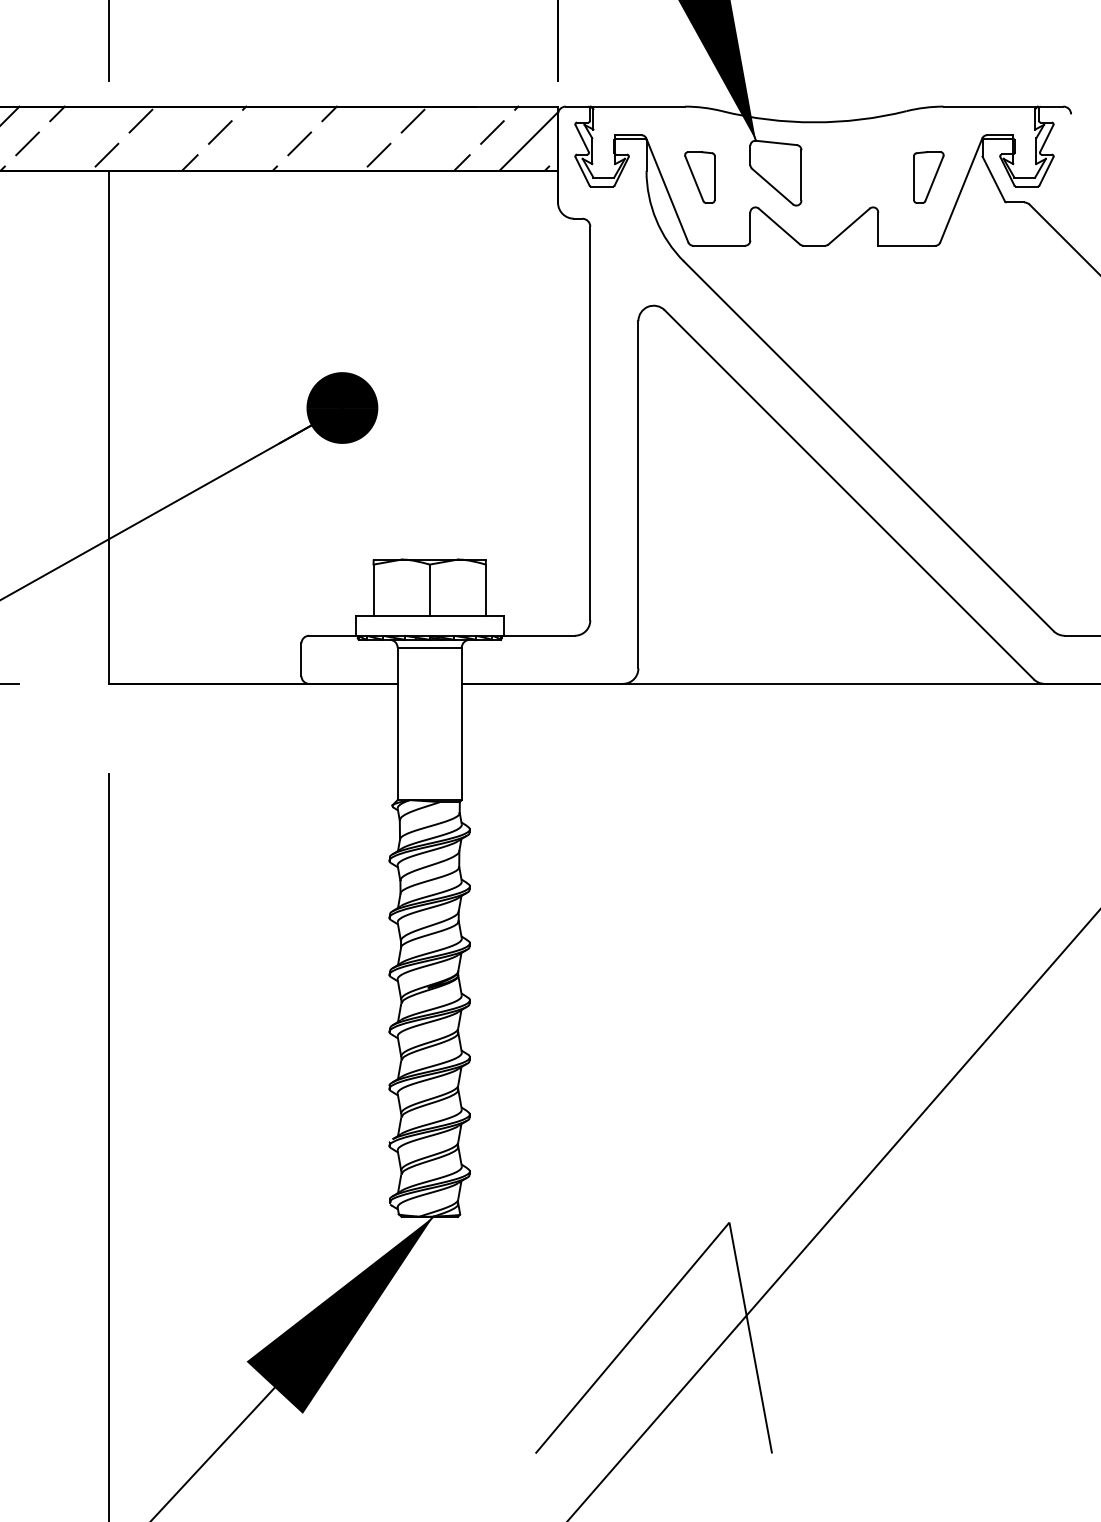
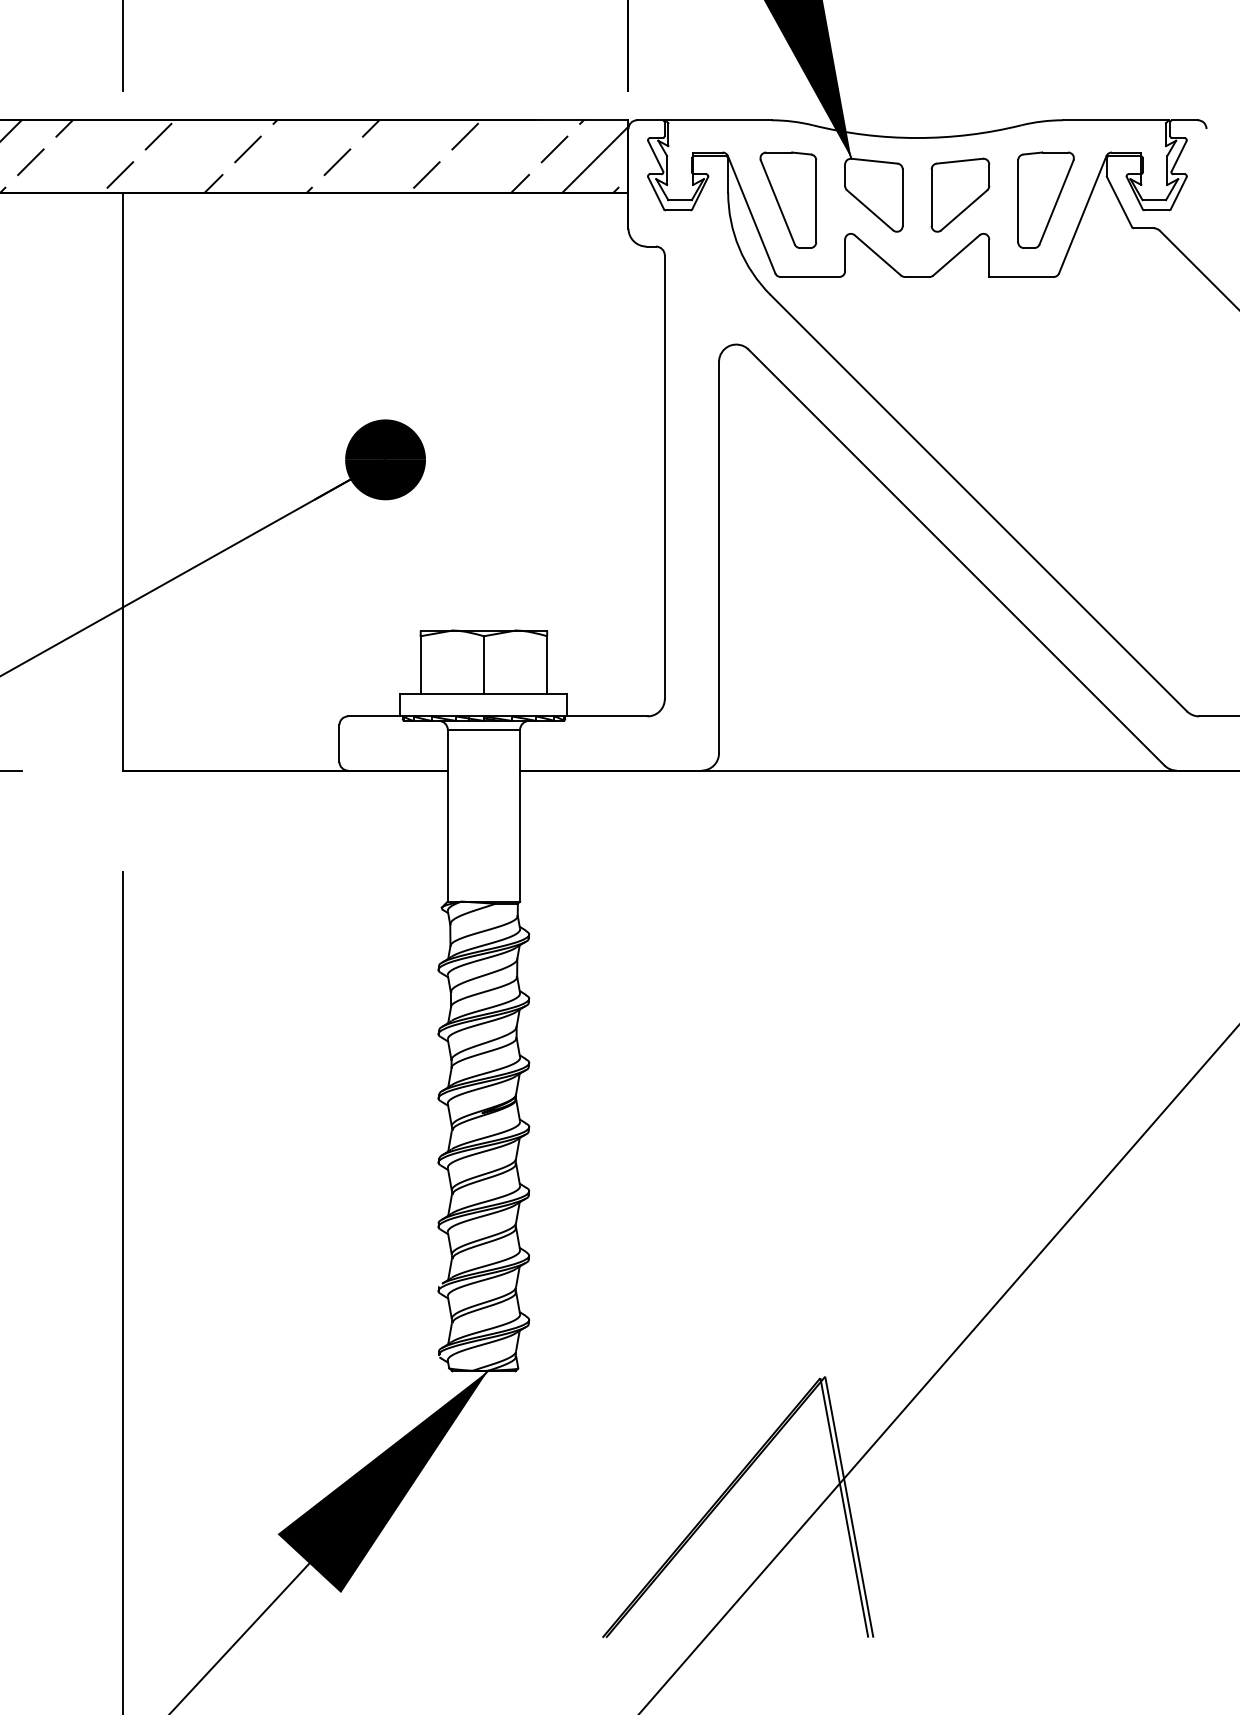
part: (852, 172) -> (960, 194), added
part: (699, 177) -> (787, 200), size x1.67
part: (928, 177) -> (1045, 200), size x1.67
hatch: (656, 1337) -> (739, 1506), added

